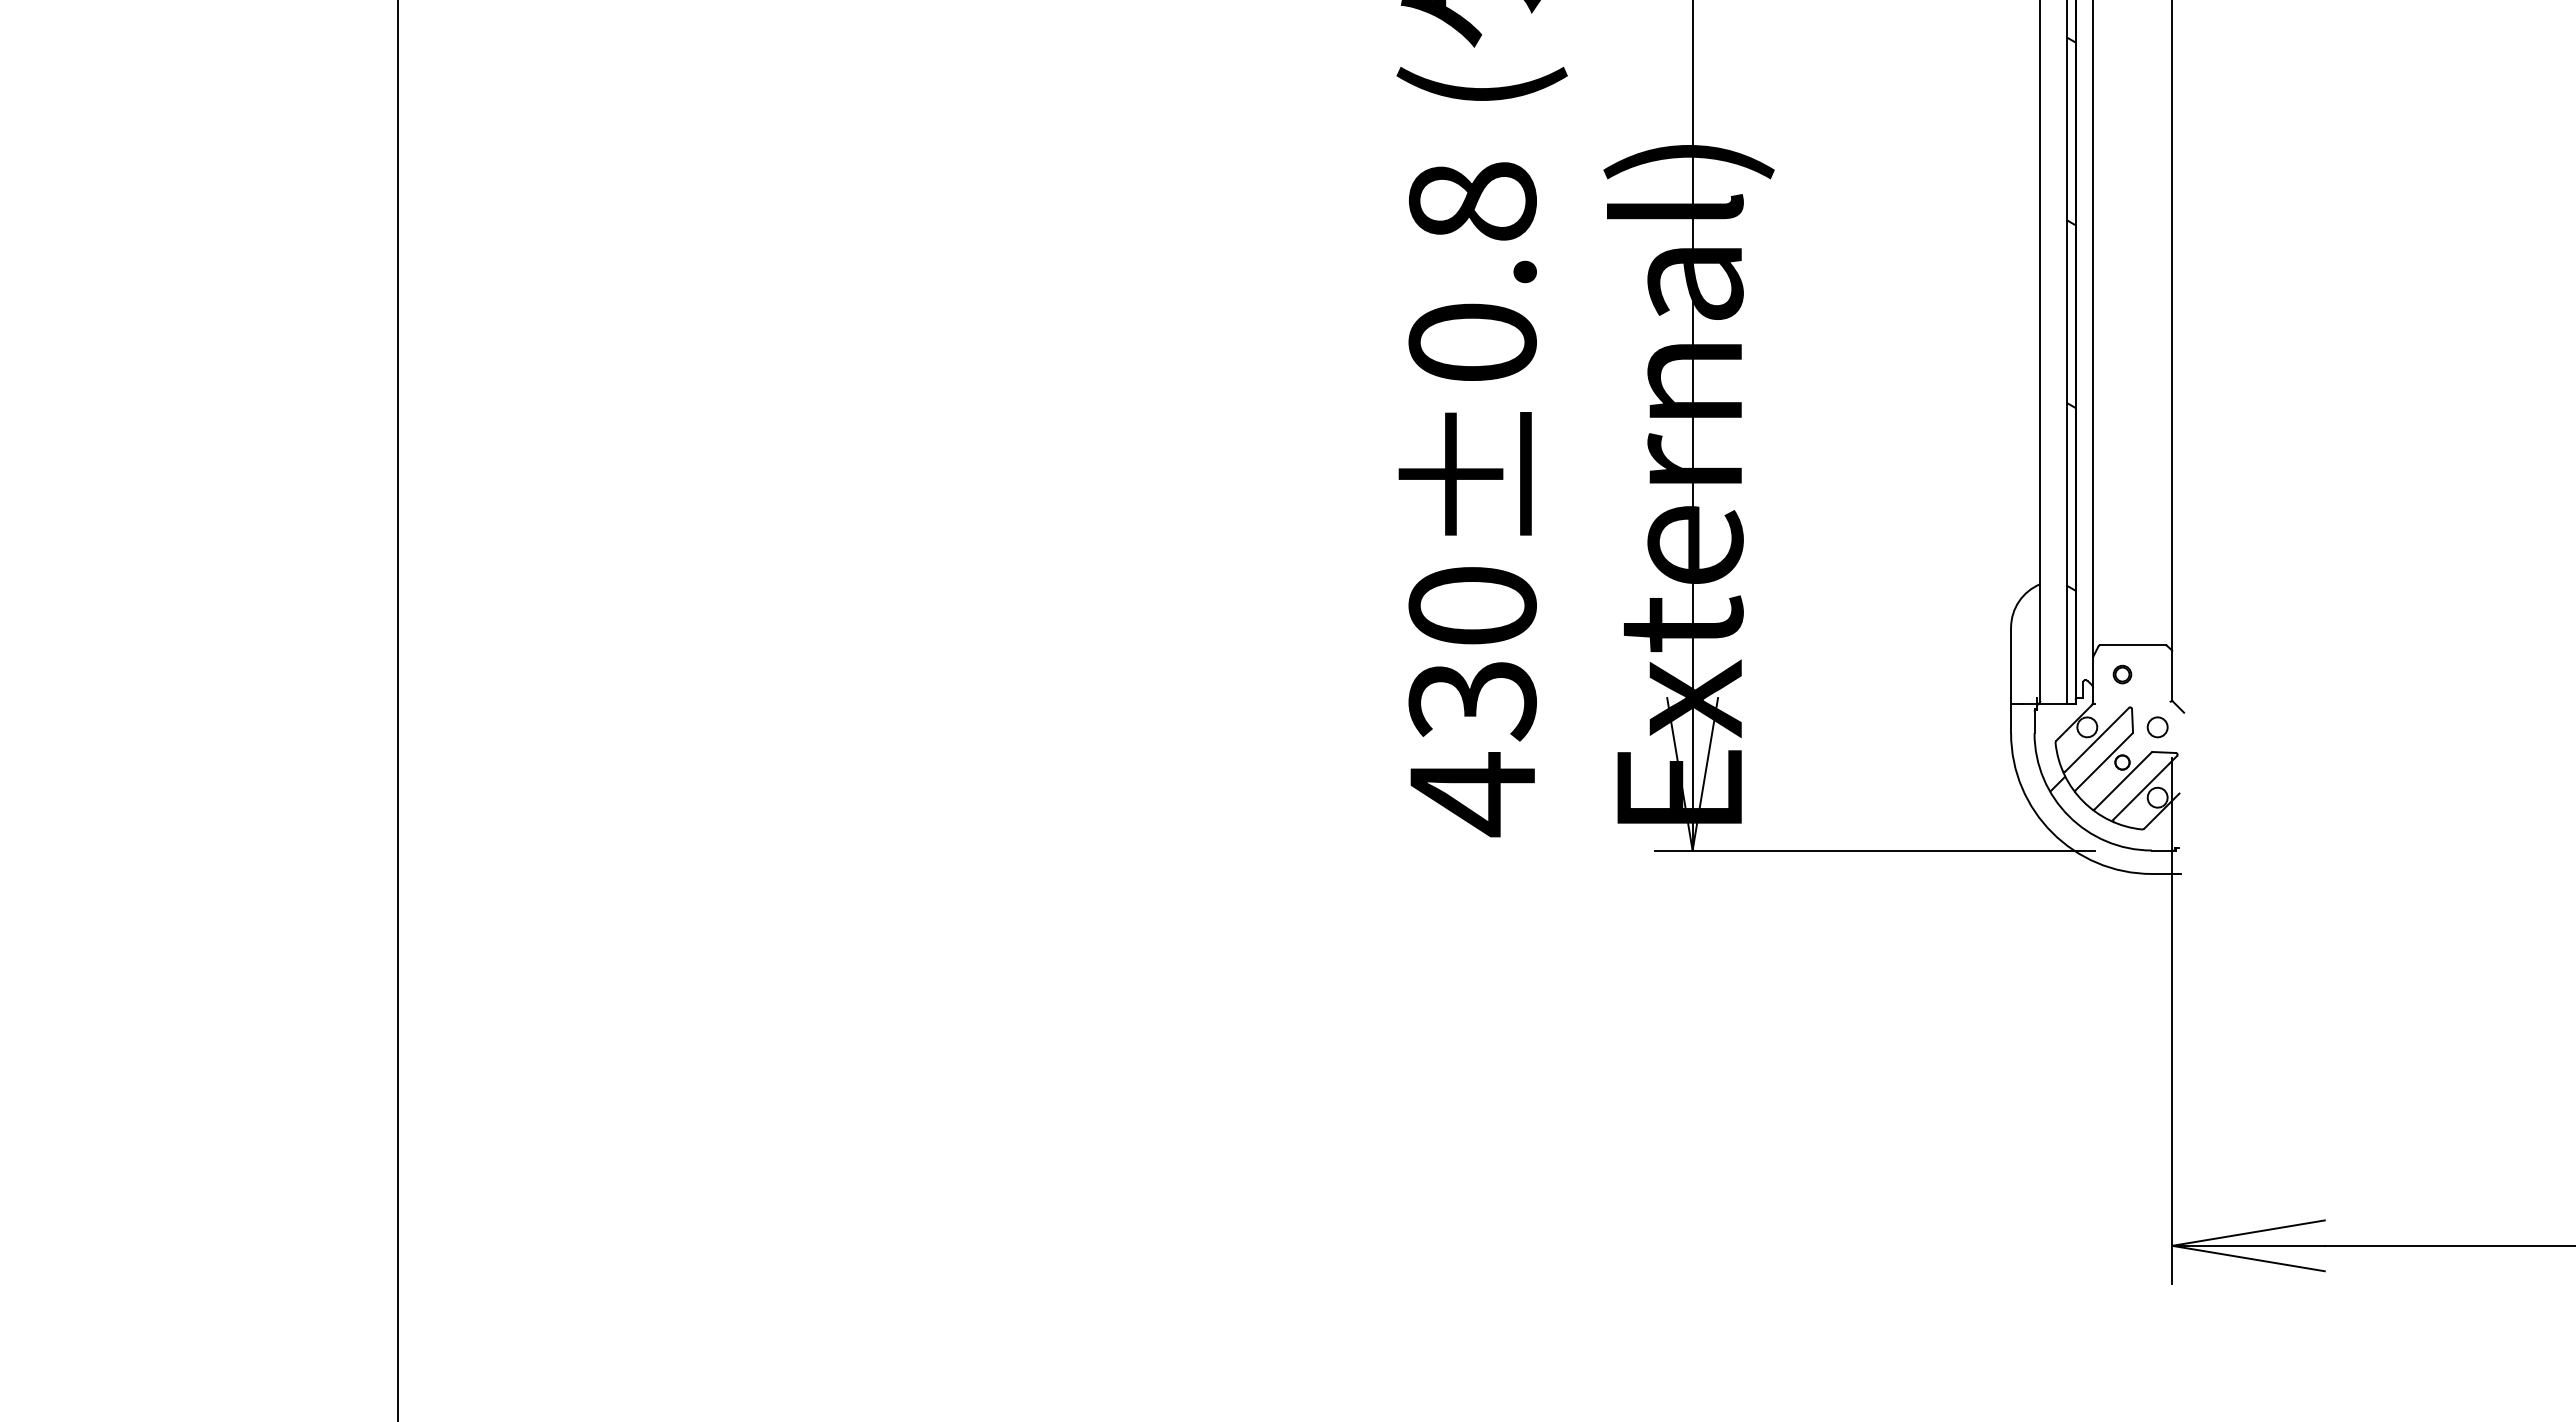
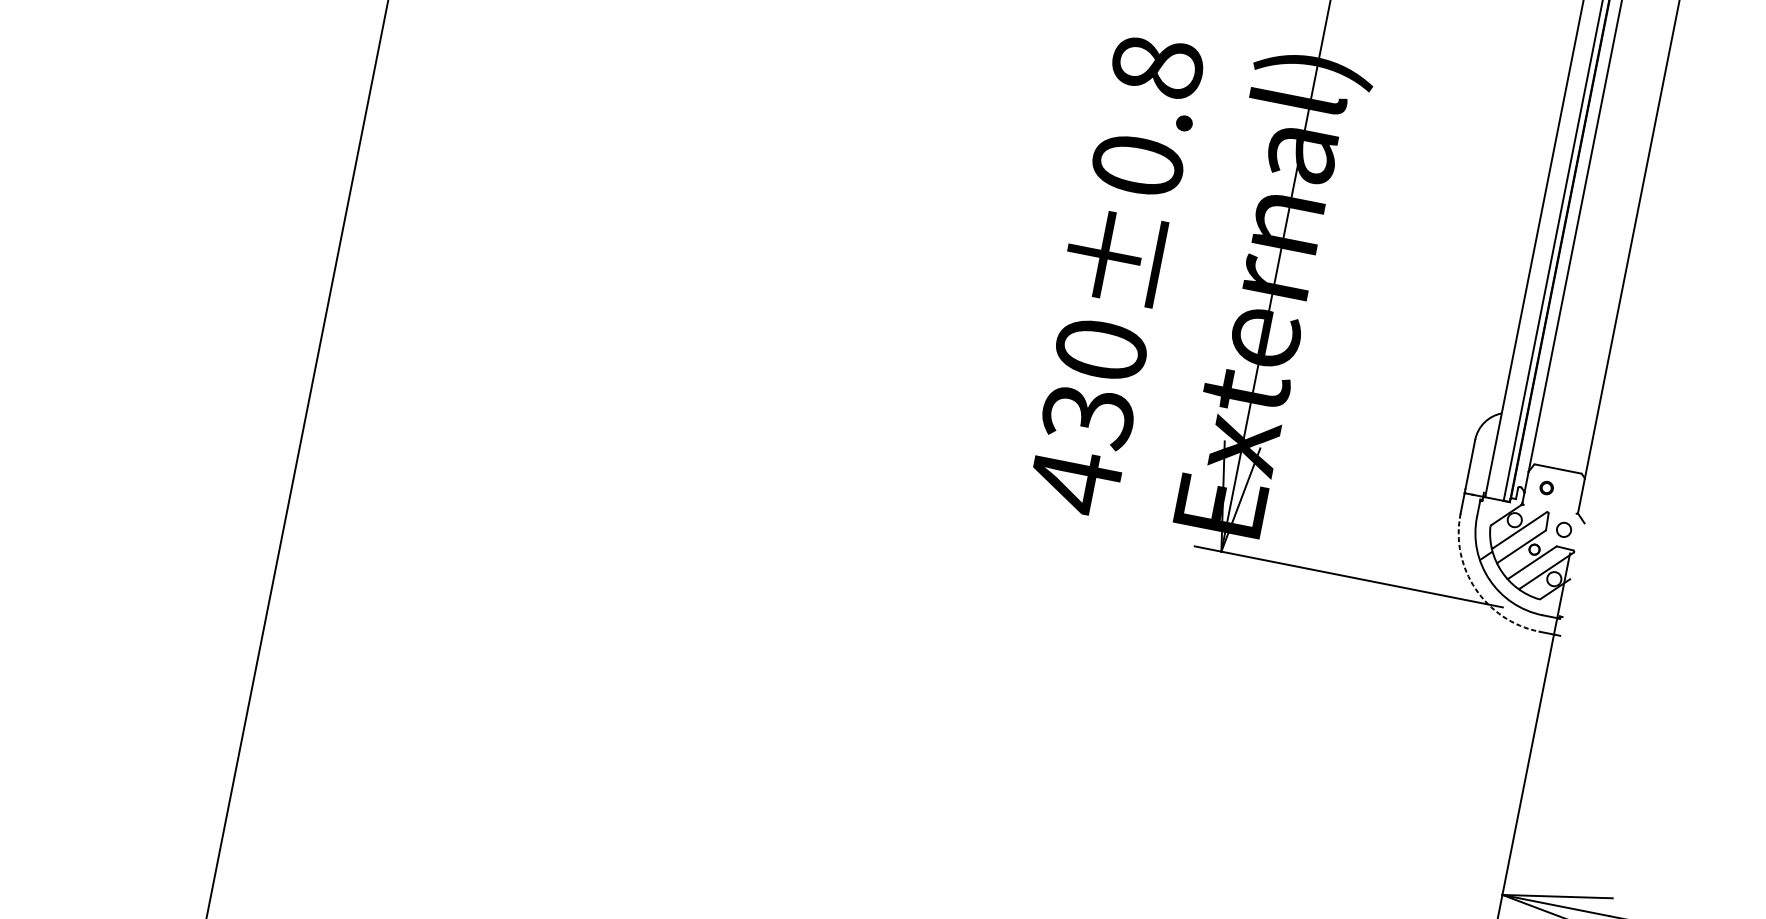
hatch: (2070, 313) -> (1560, 228), removed
arc: (2052, 832) -> (1475, 588), solid -> dashed

